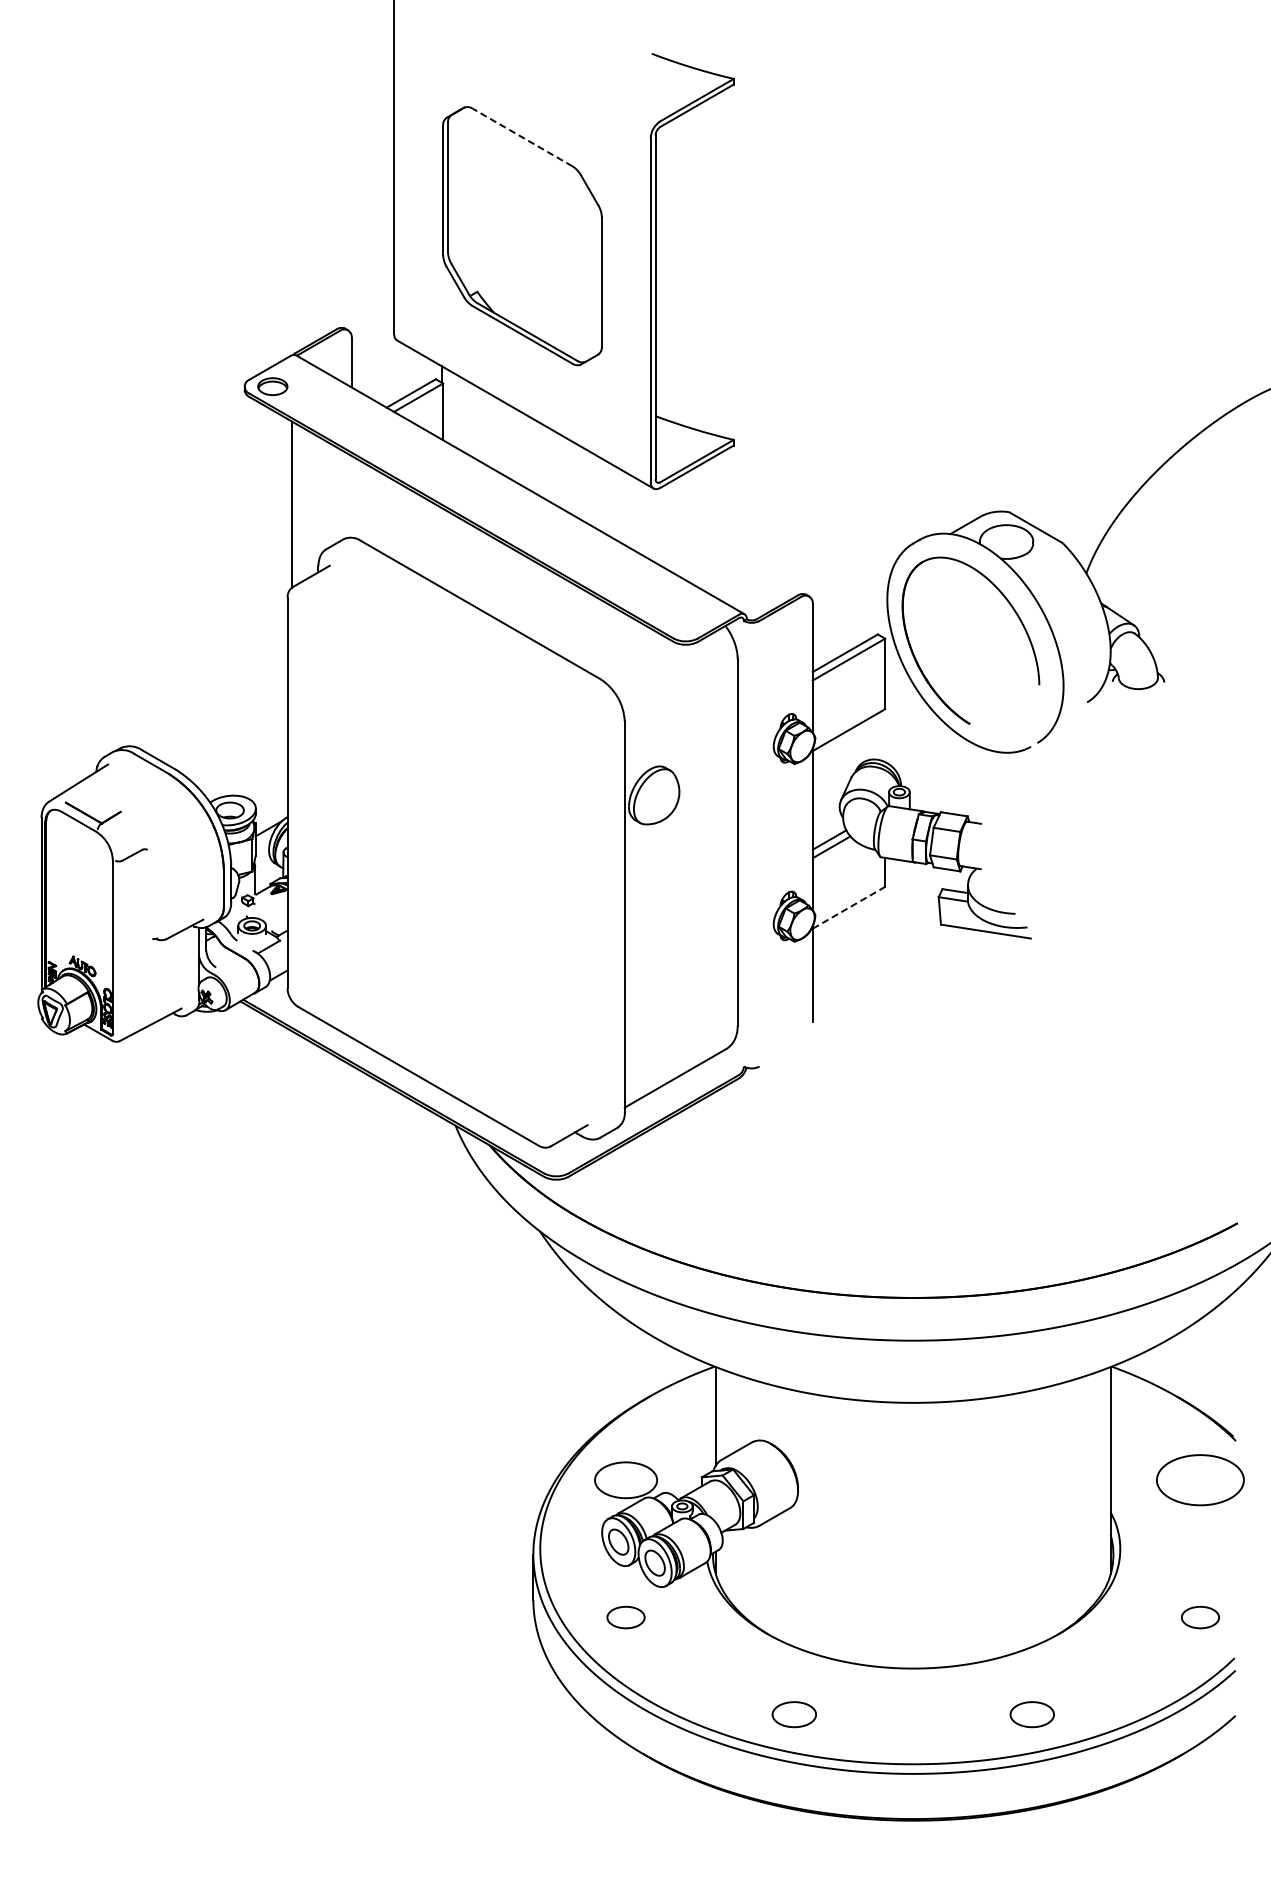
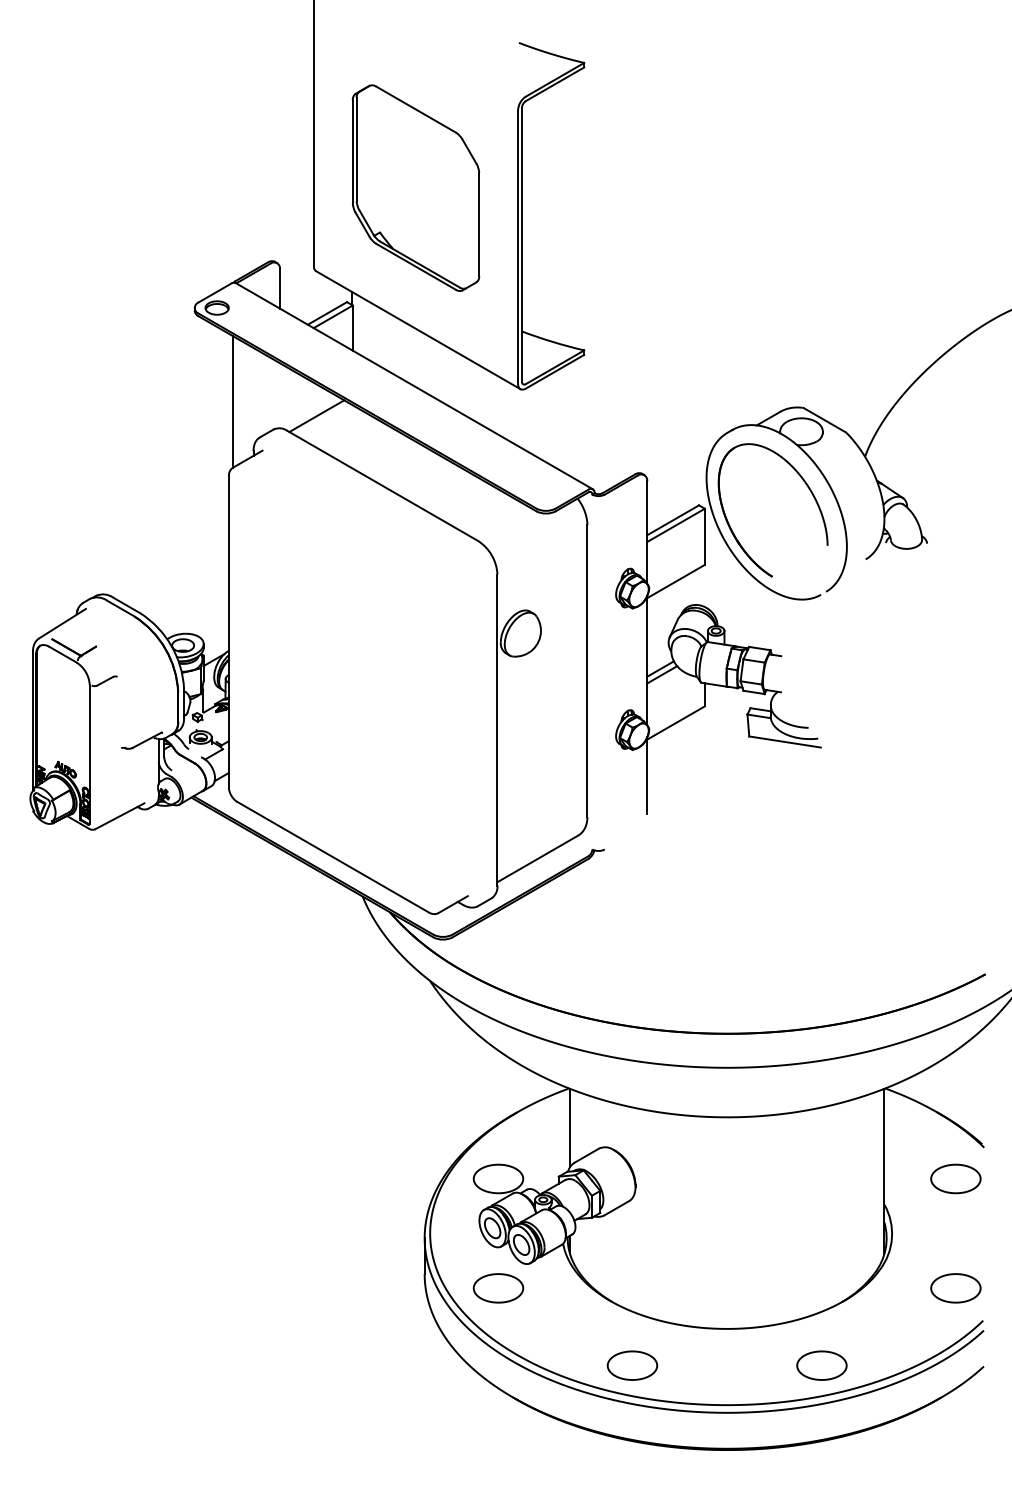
line: (522, 137) -> (416, 109), dashed -> solid
line: (397, 522) -> (316, 416), added
line: (849, 907) -> (676, 722), dashed -> solid
part: (1200, 1480) -> (955, 1179), size x0.71
part: (625, 1617) -> (498, 1288), size x1.67
part: (1200, 1617) -> (955, 1288), size x1.67
part: (794, 1714) -> (632, 1365), size x1.43
part: (1032, 1714) -> (822, 1365), size x1.43

